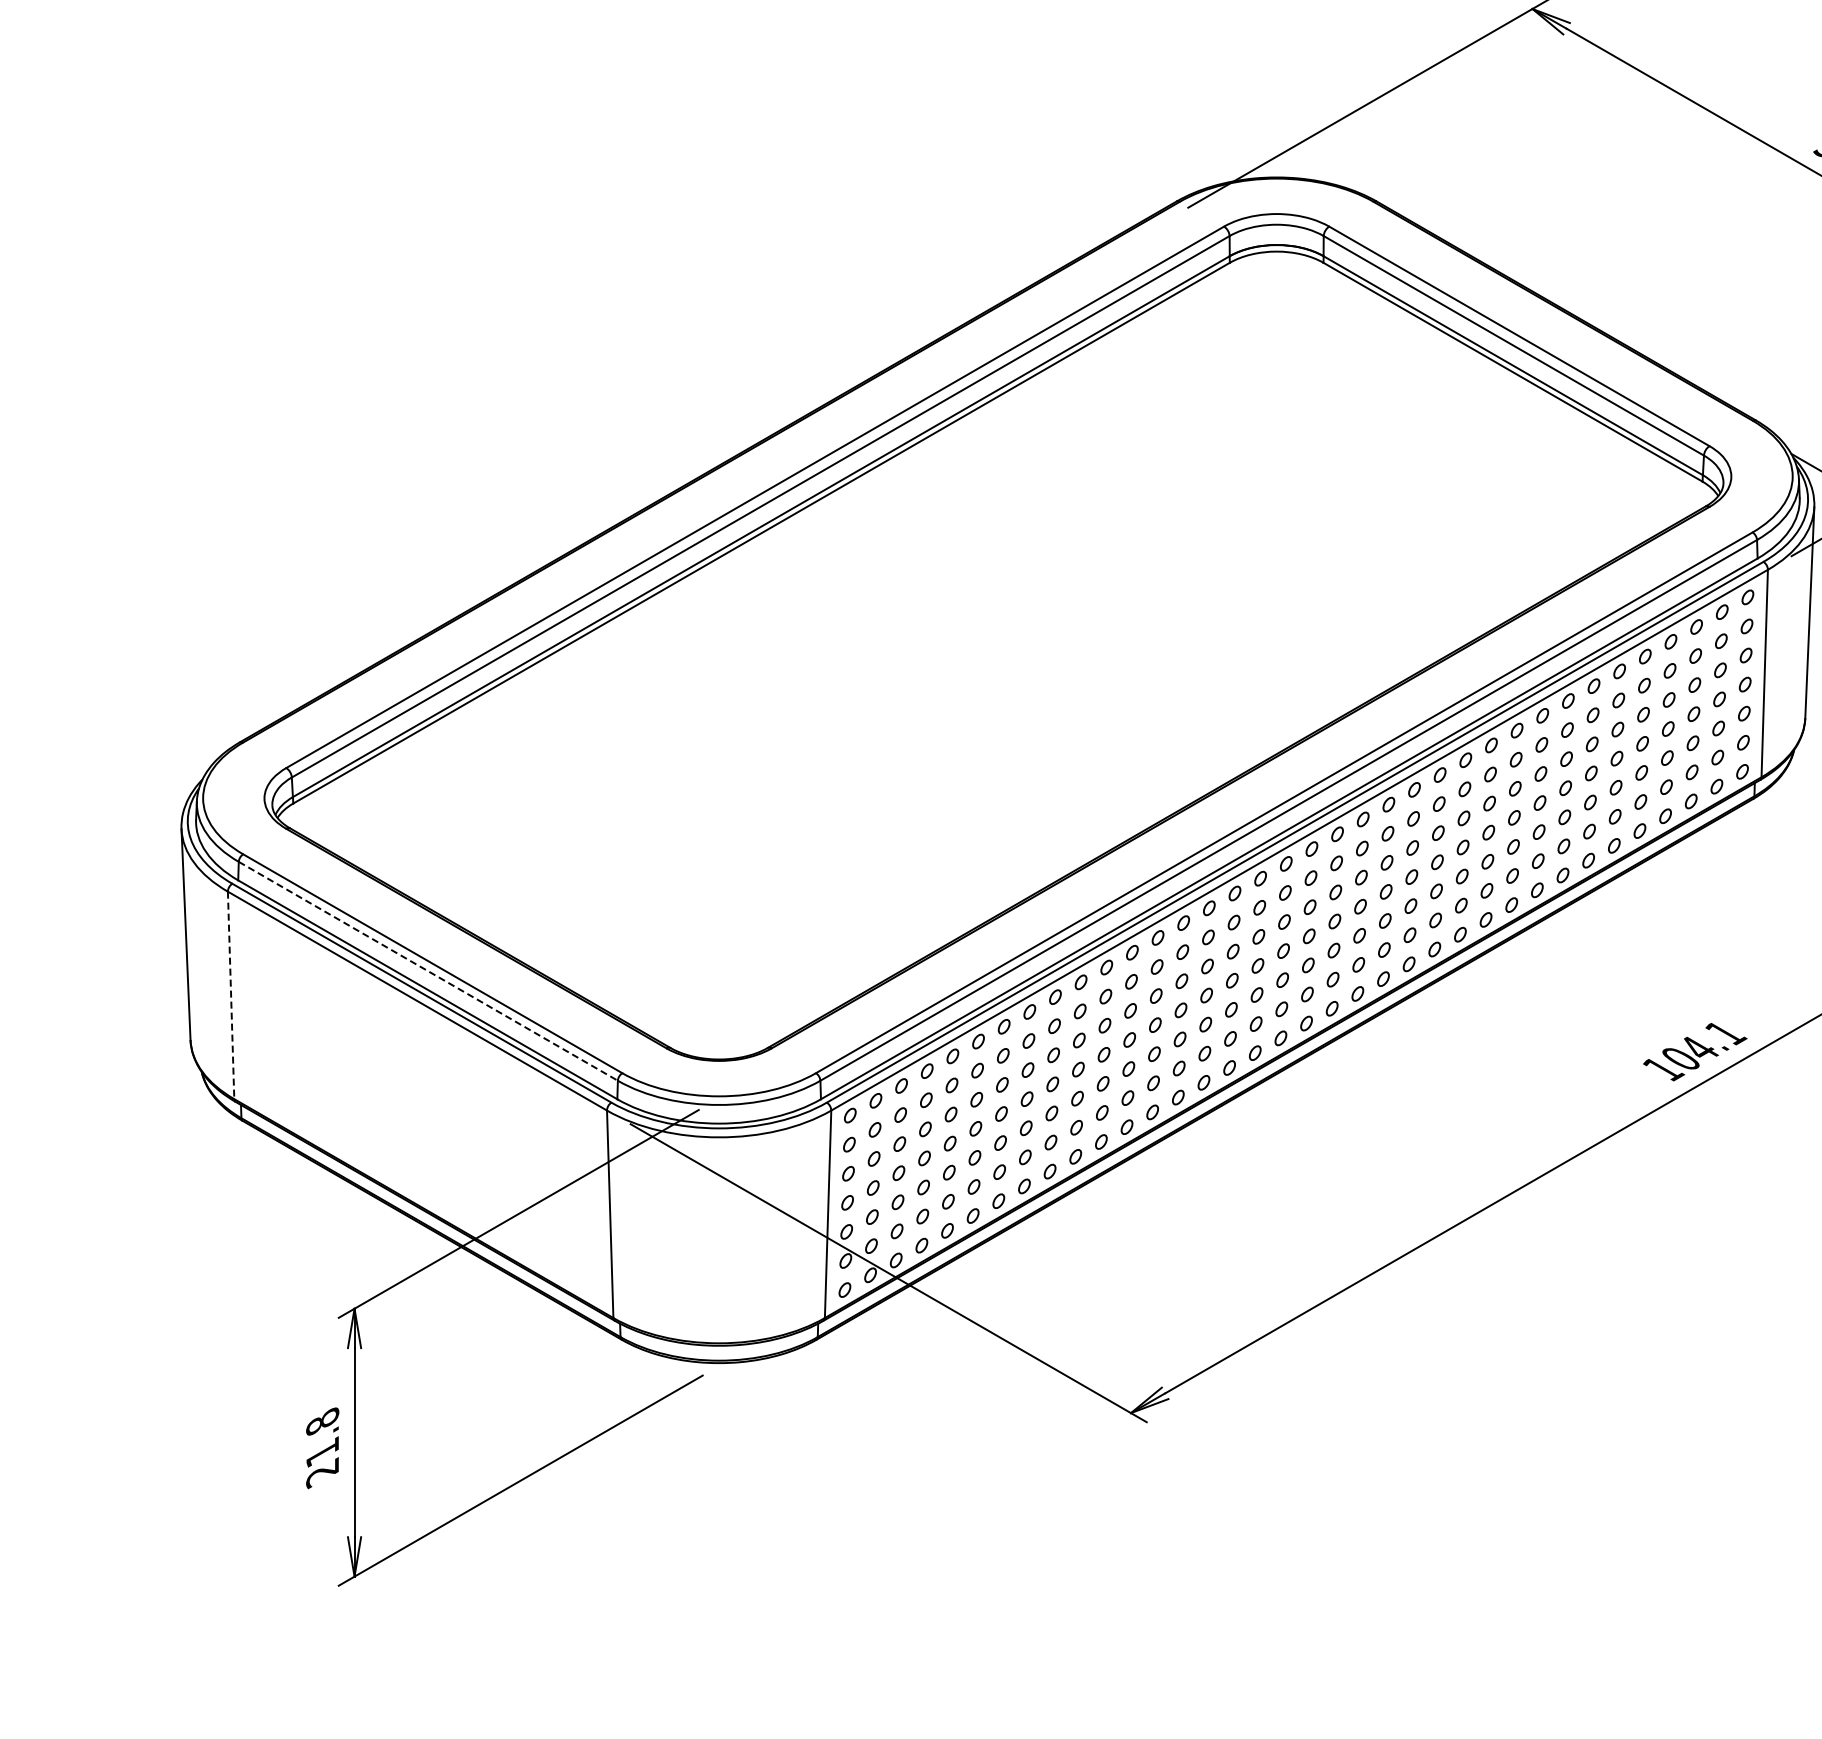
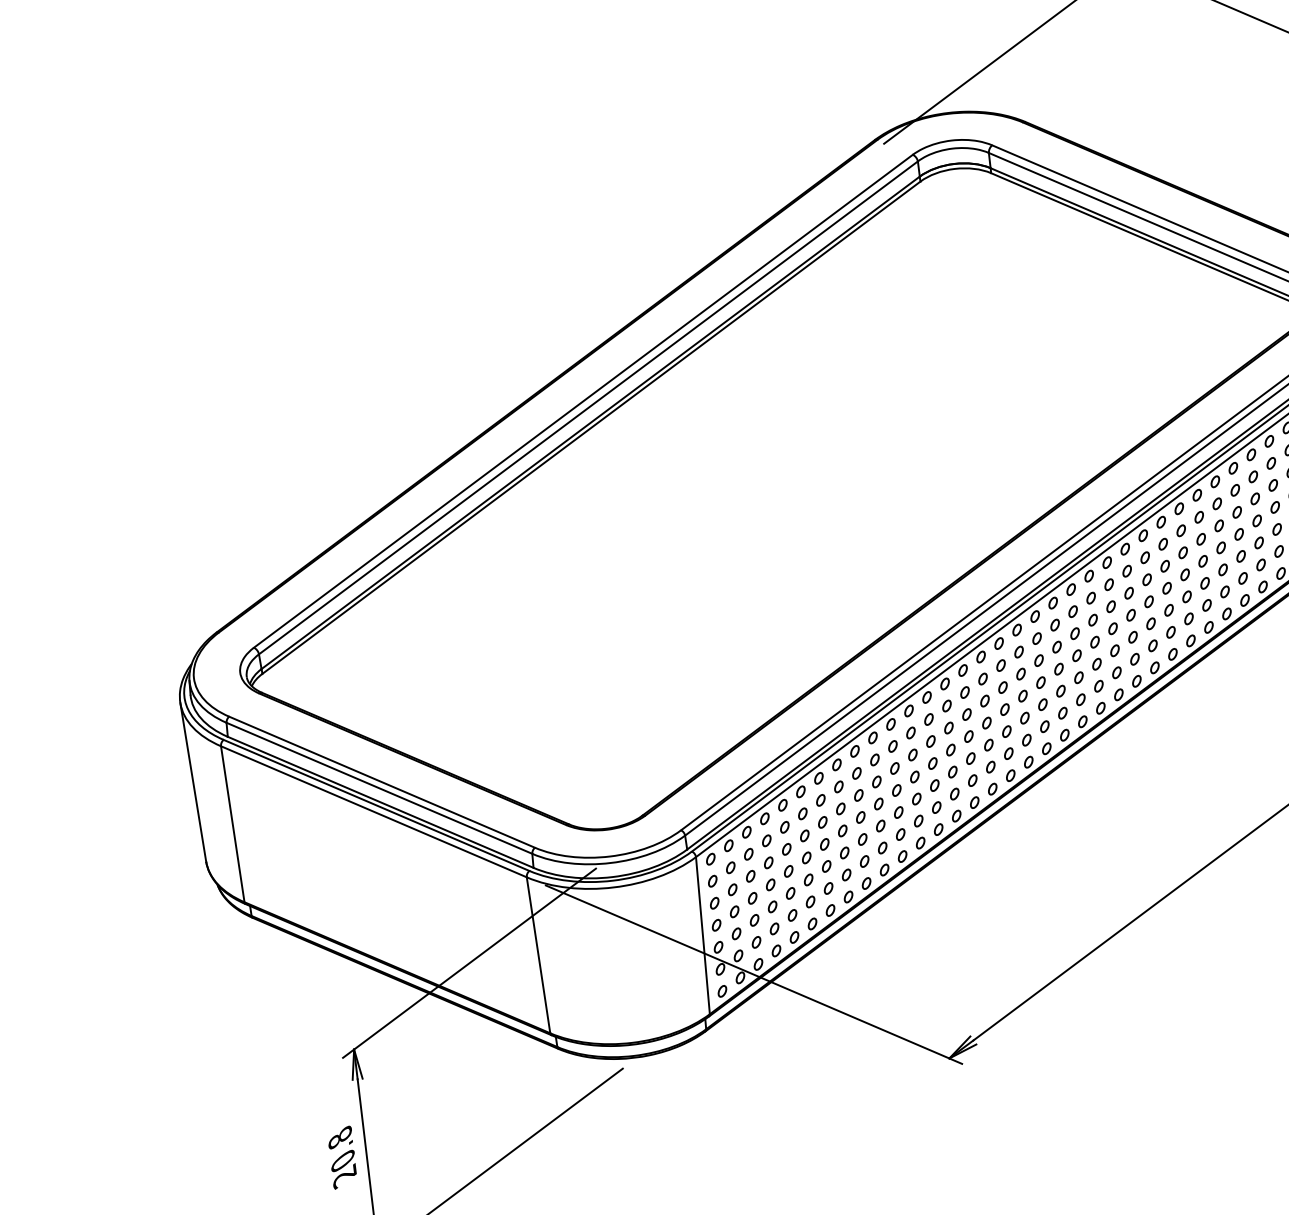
line: (428, 971) -> (379, 788), dashed -> solid
line: (231, 995) -> (233, 824), dashed -> solid
text: (322, 1451) -> (342, 1160), 21.8 -> 20.8

